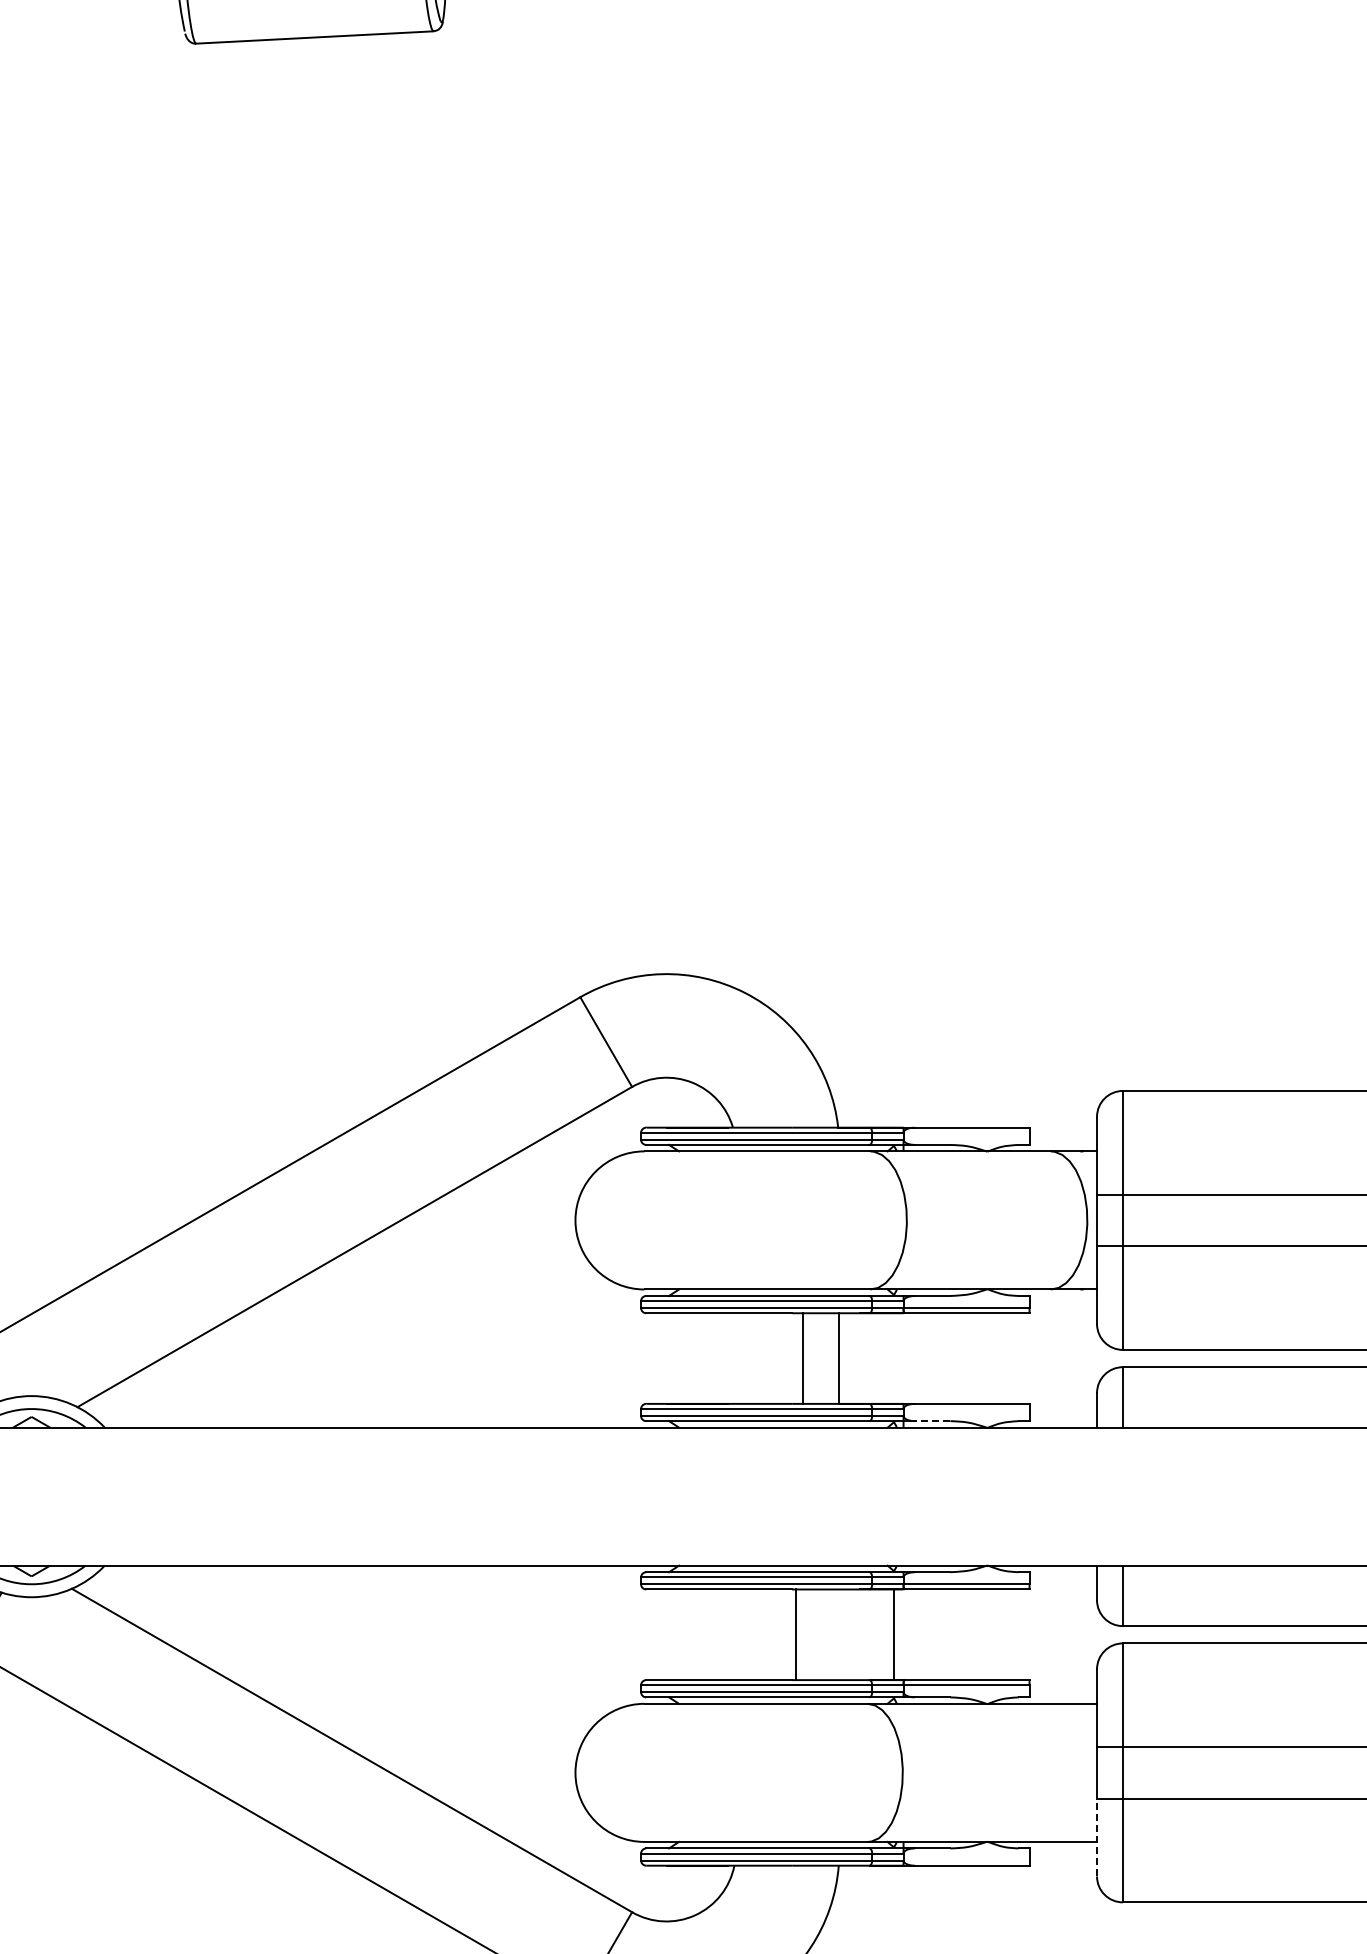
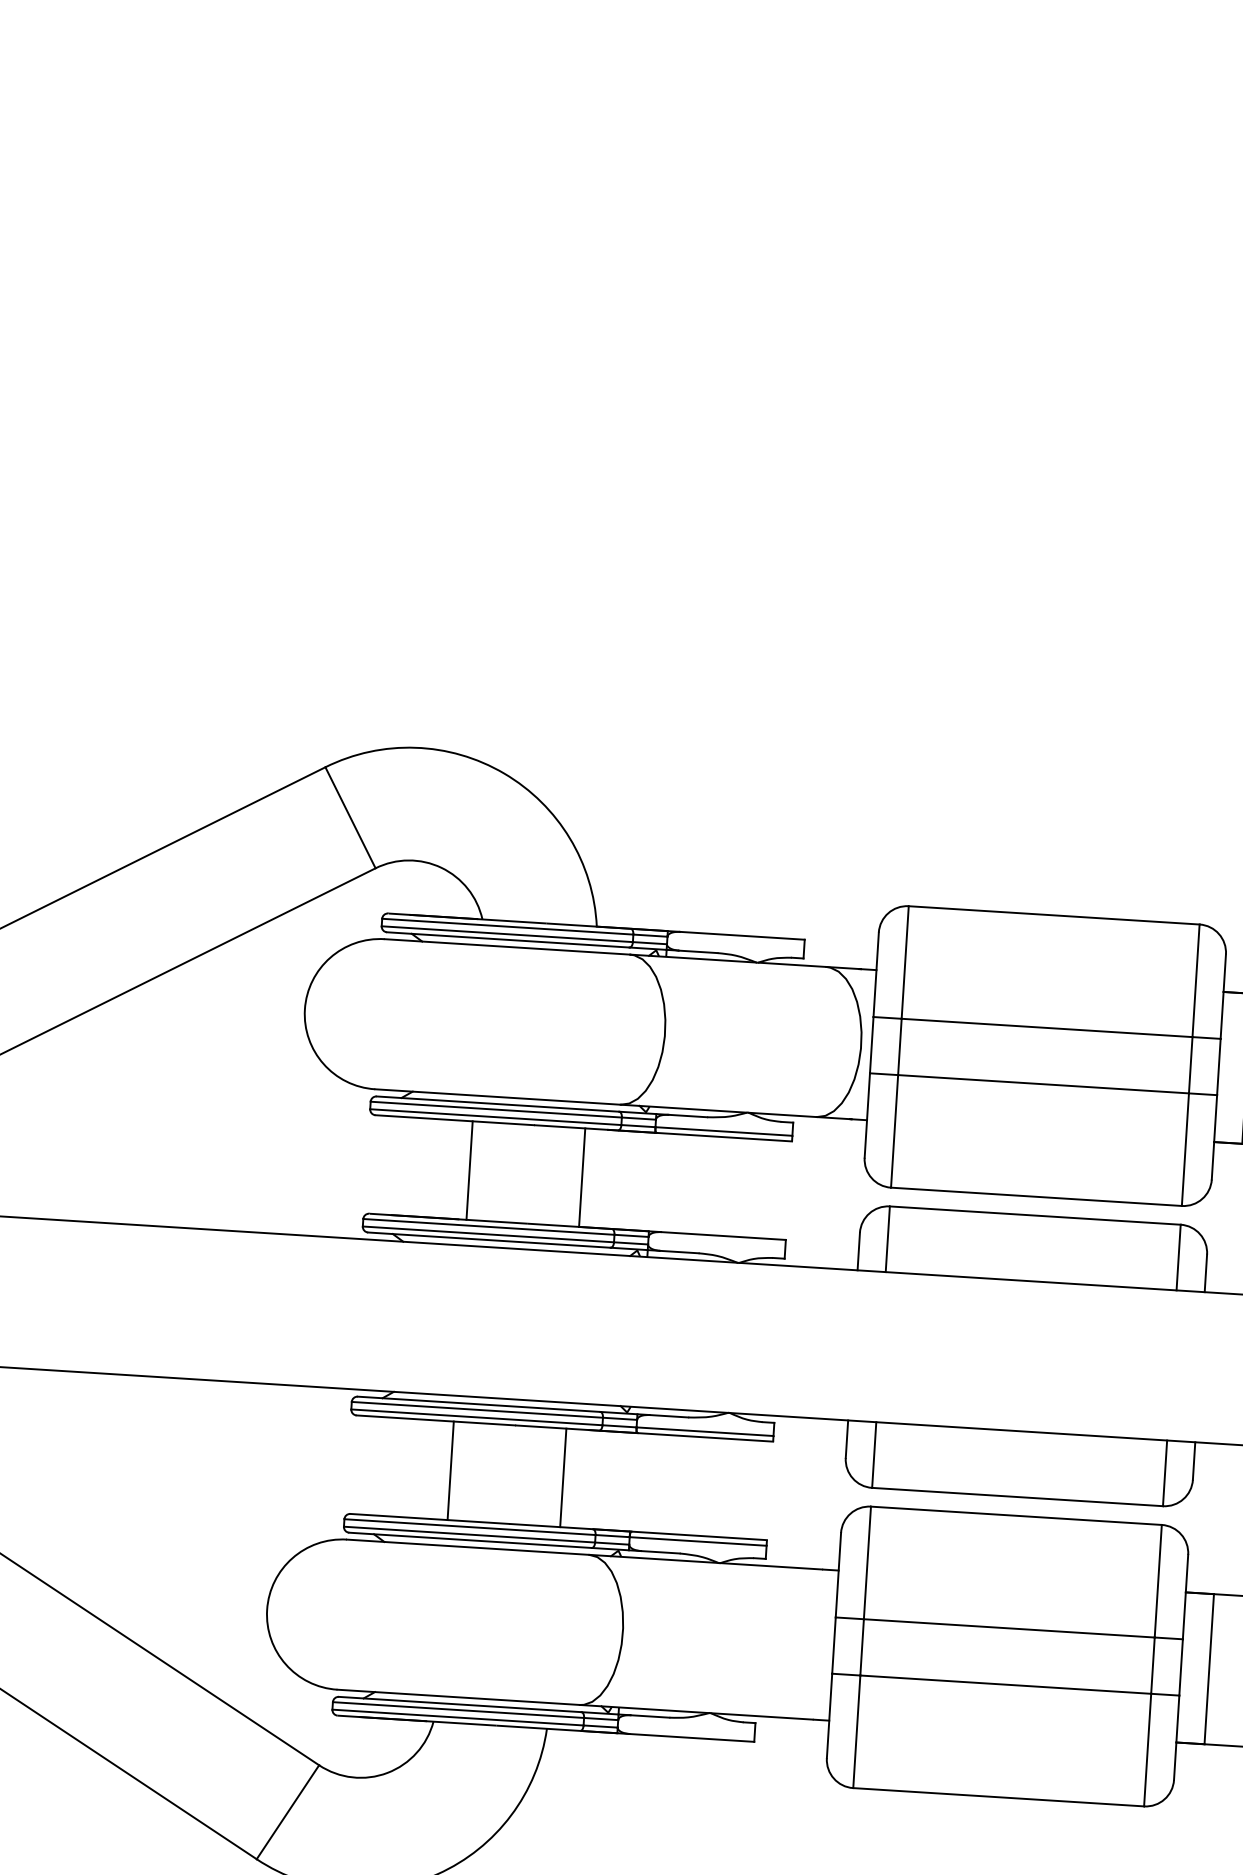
line: (802, 1358) -> (469, 1170), moved
line: (932, 1421) -> (679, 1252), dashed -> solid
line: (795, 1634) -> (450, 1470), moved
line: (894, 1634) -> (563, 1477), moved
line: (1097, 1837) -> (830, 1715), dashed -> solid

